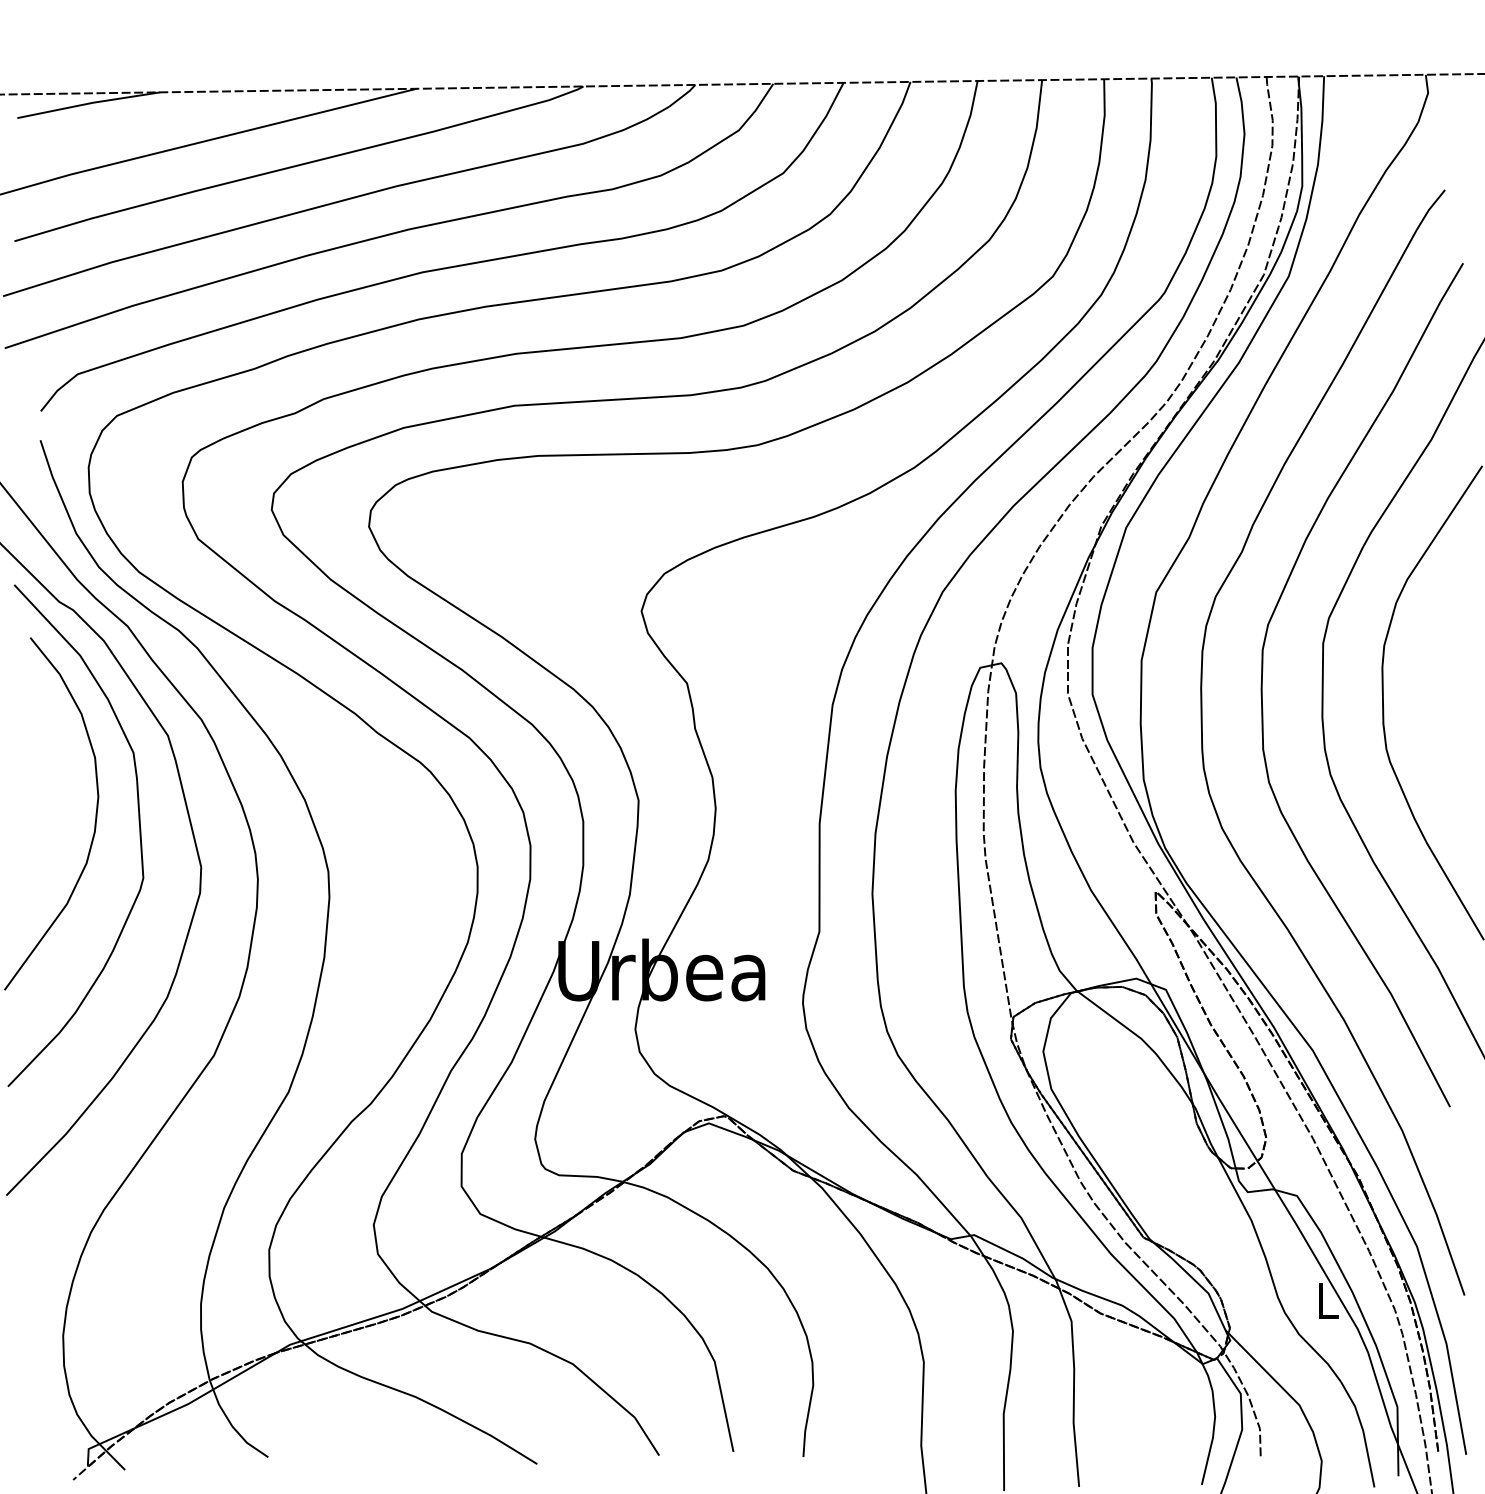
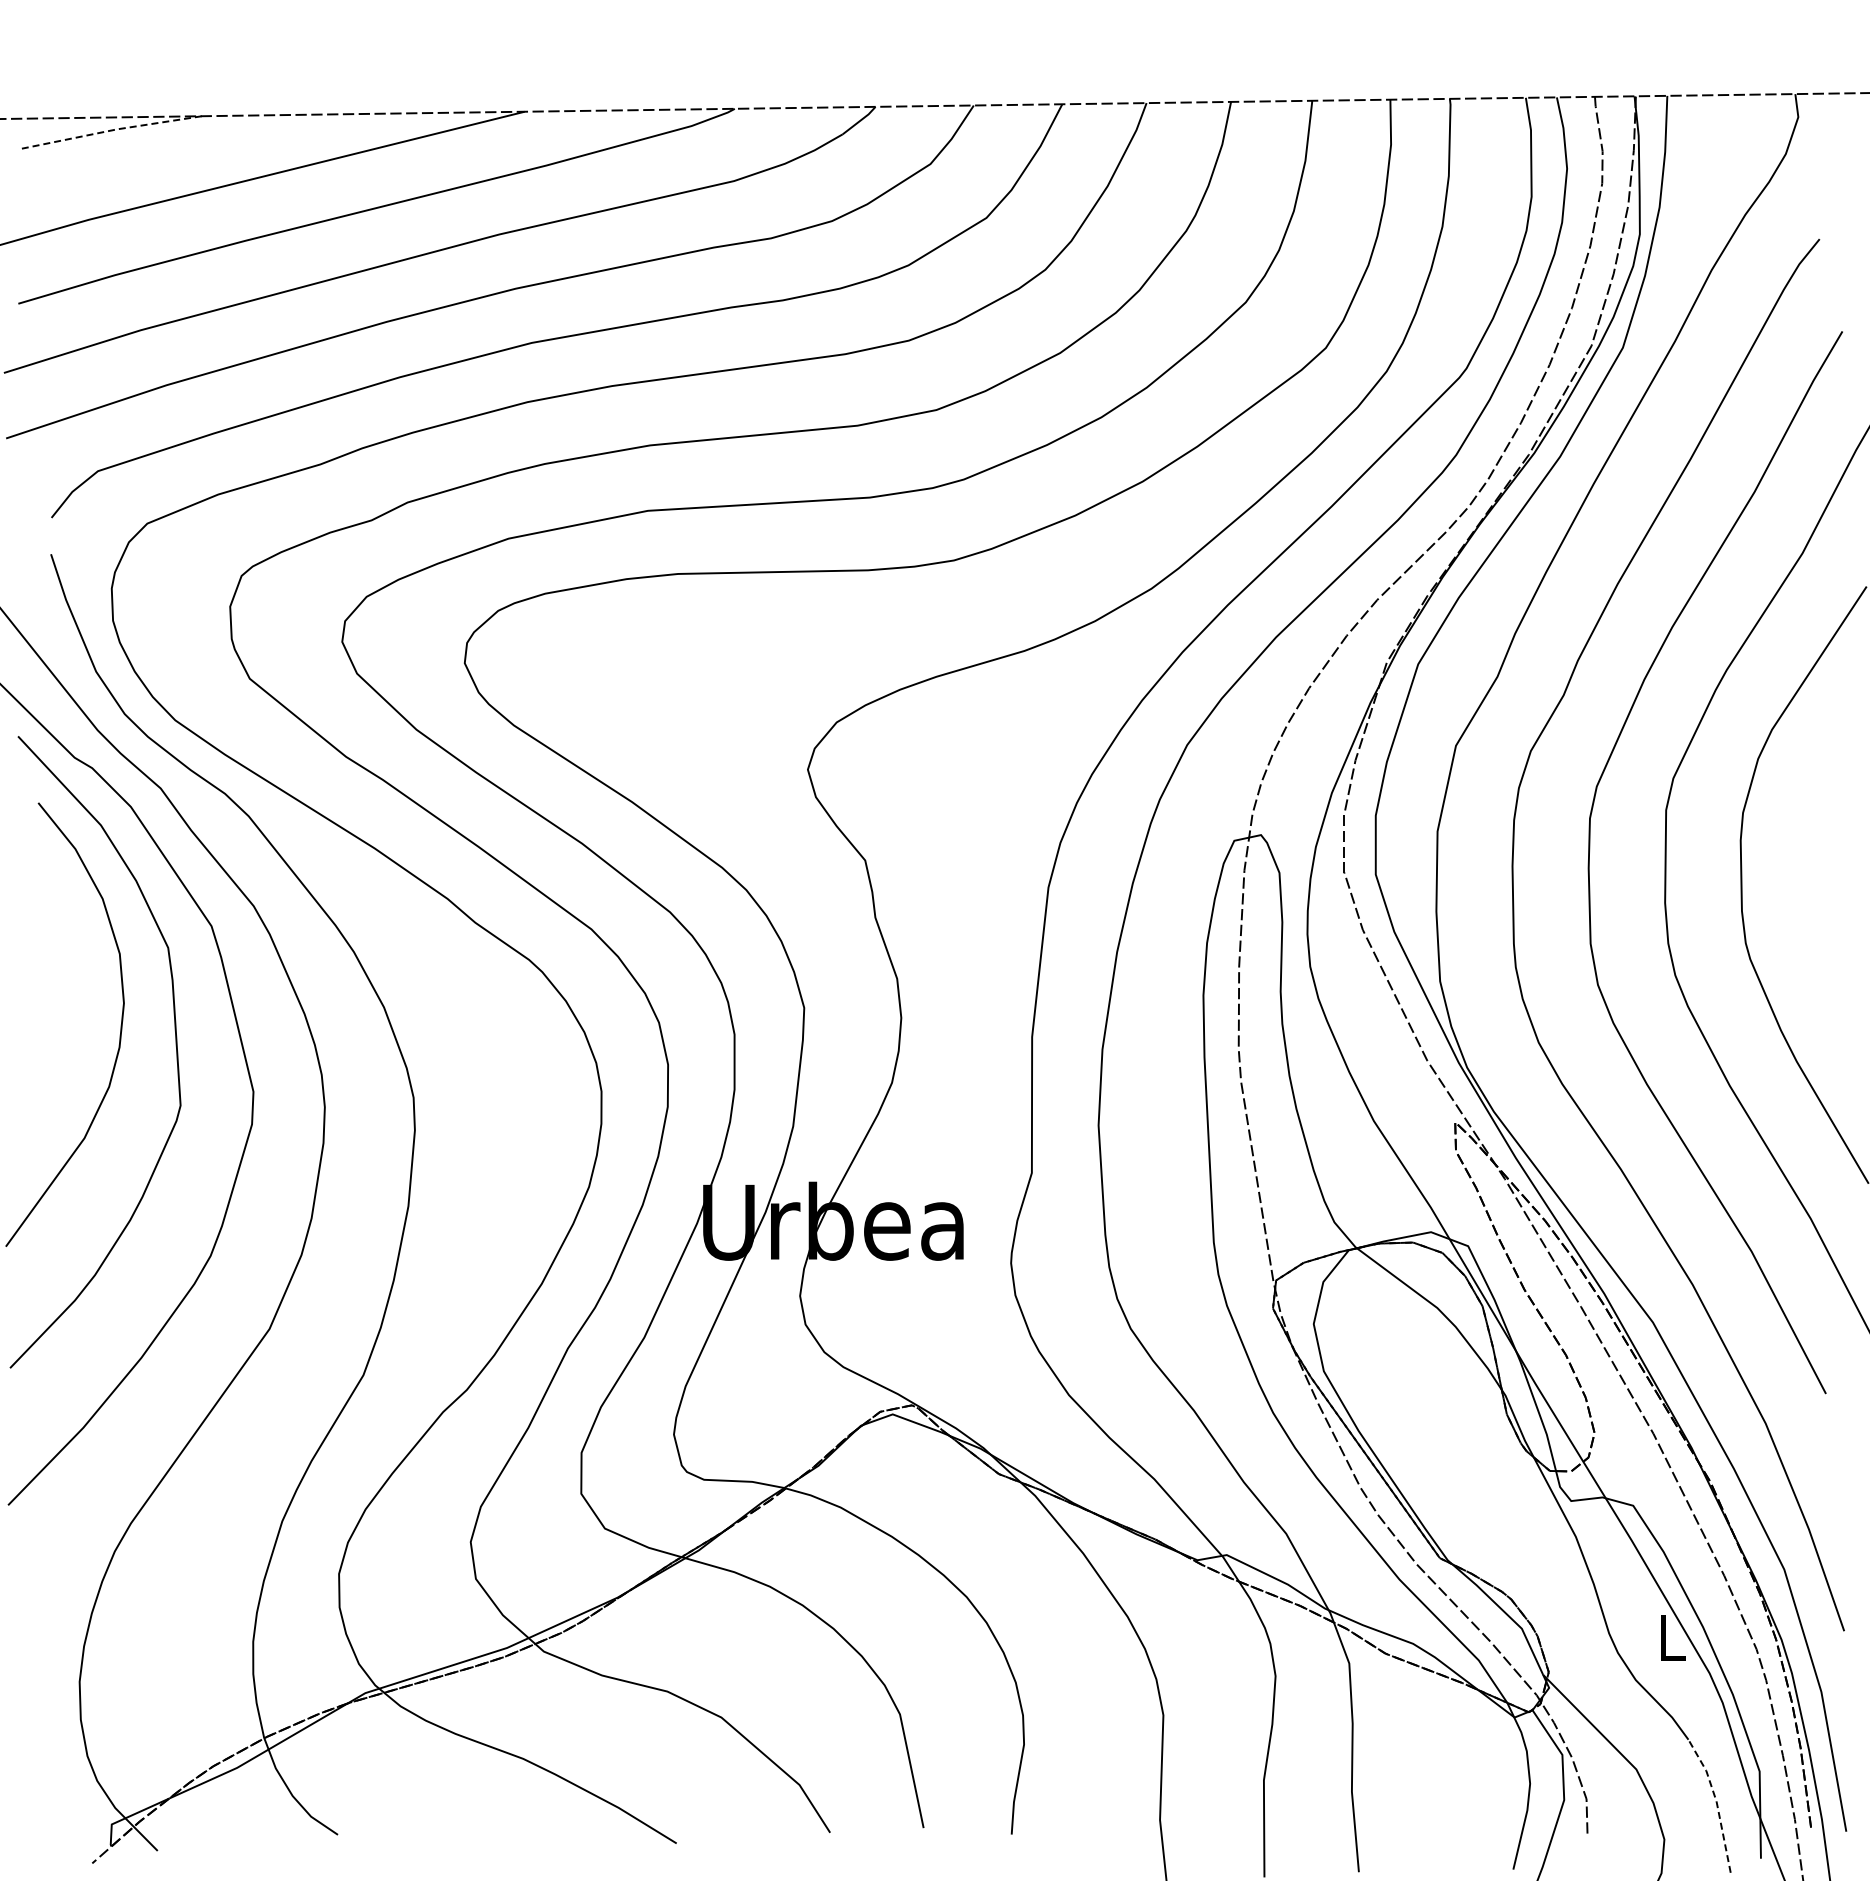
line: (88, 103) -> (111, 130), solid -> dashed
line: (1363, 1431) -> (1716, 1802), solid -> dashed

